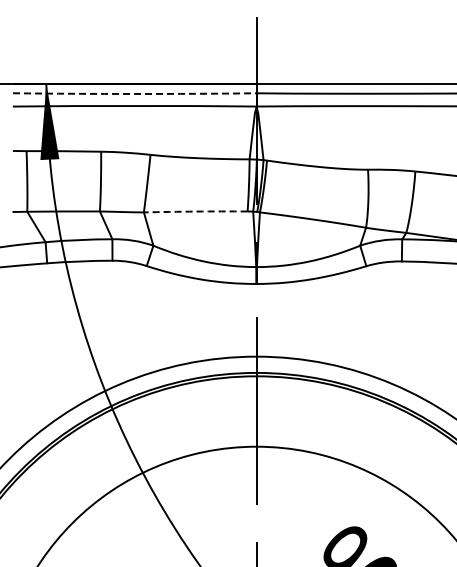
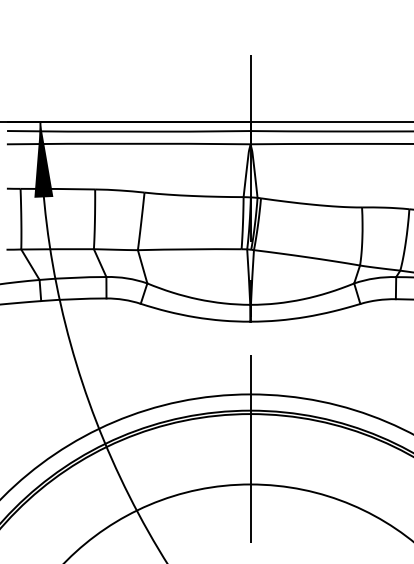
arc: (134, 93) -> (128, 131), dashed -> solid
arc: (195, 211) -> (189, 249), dashed -> solid

